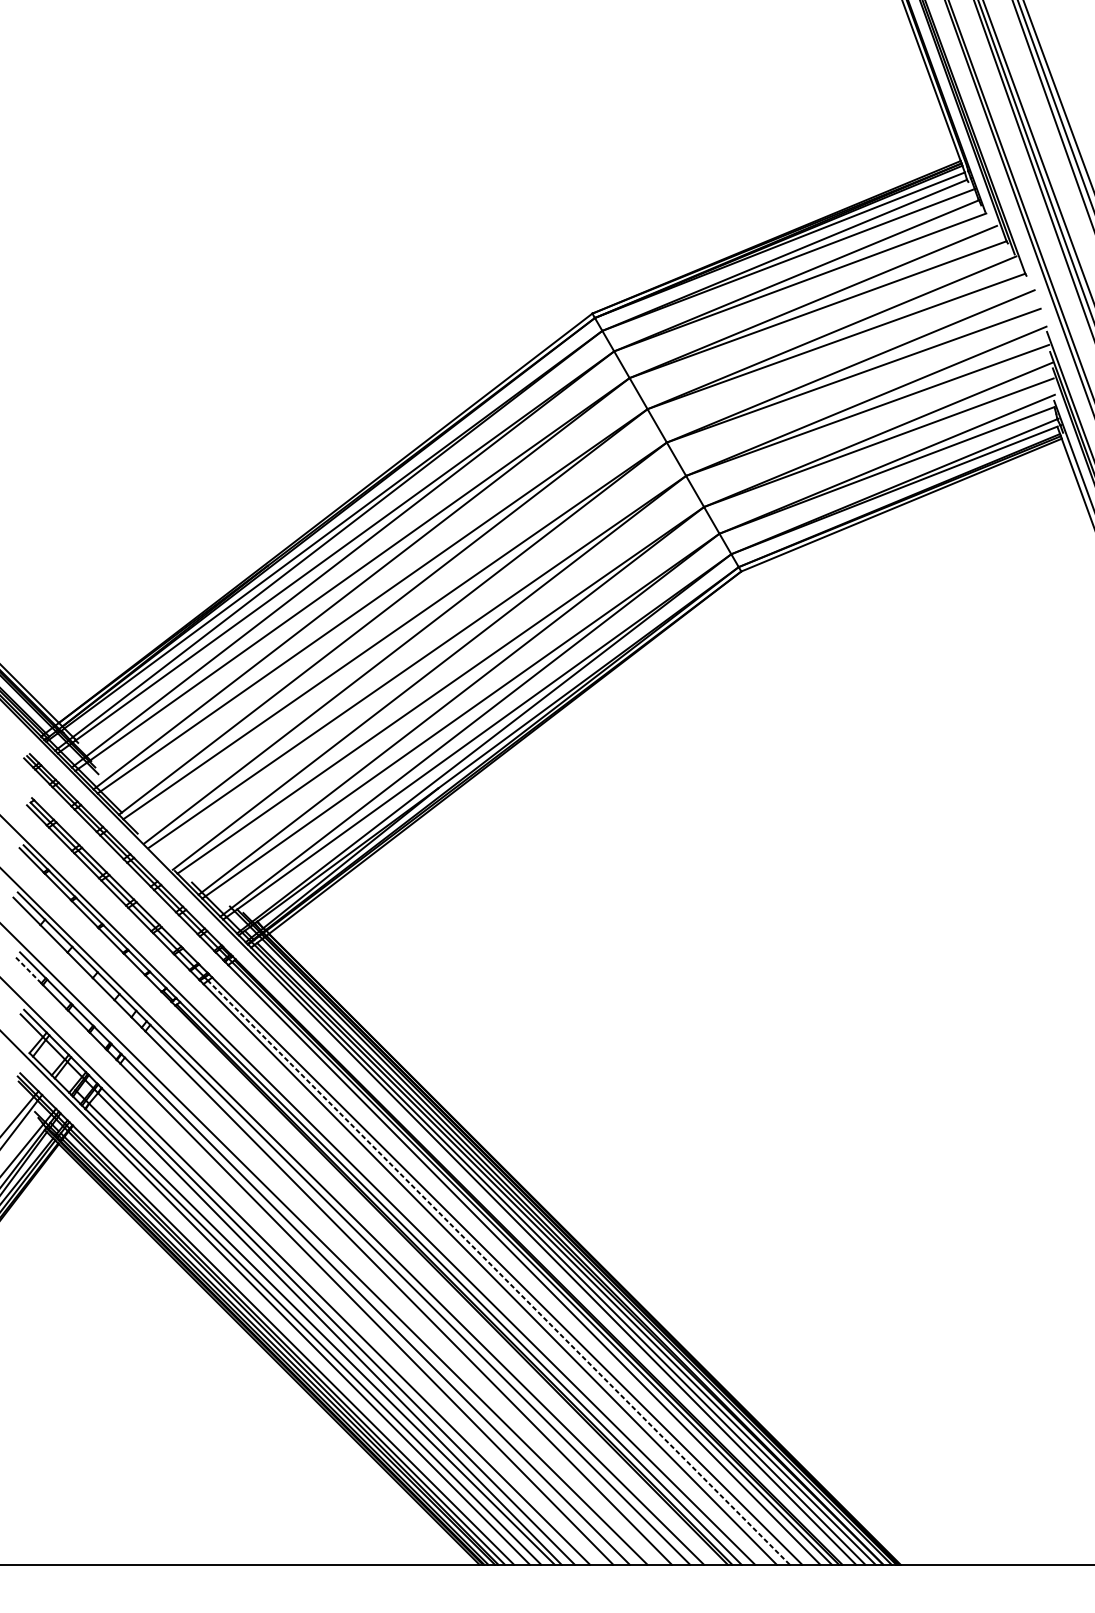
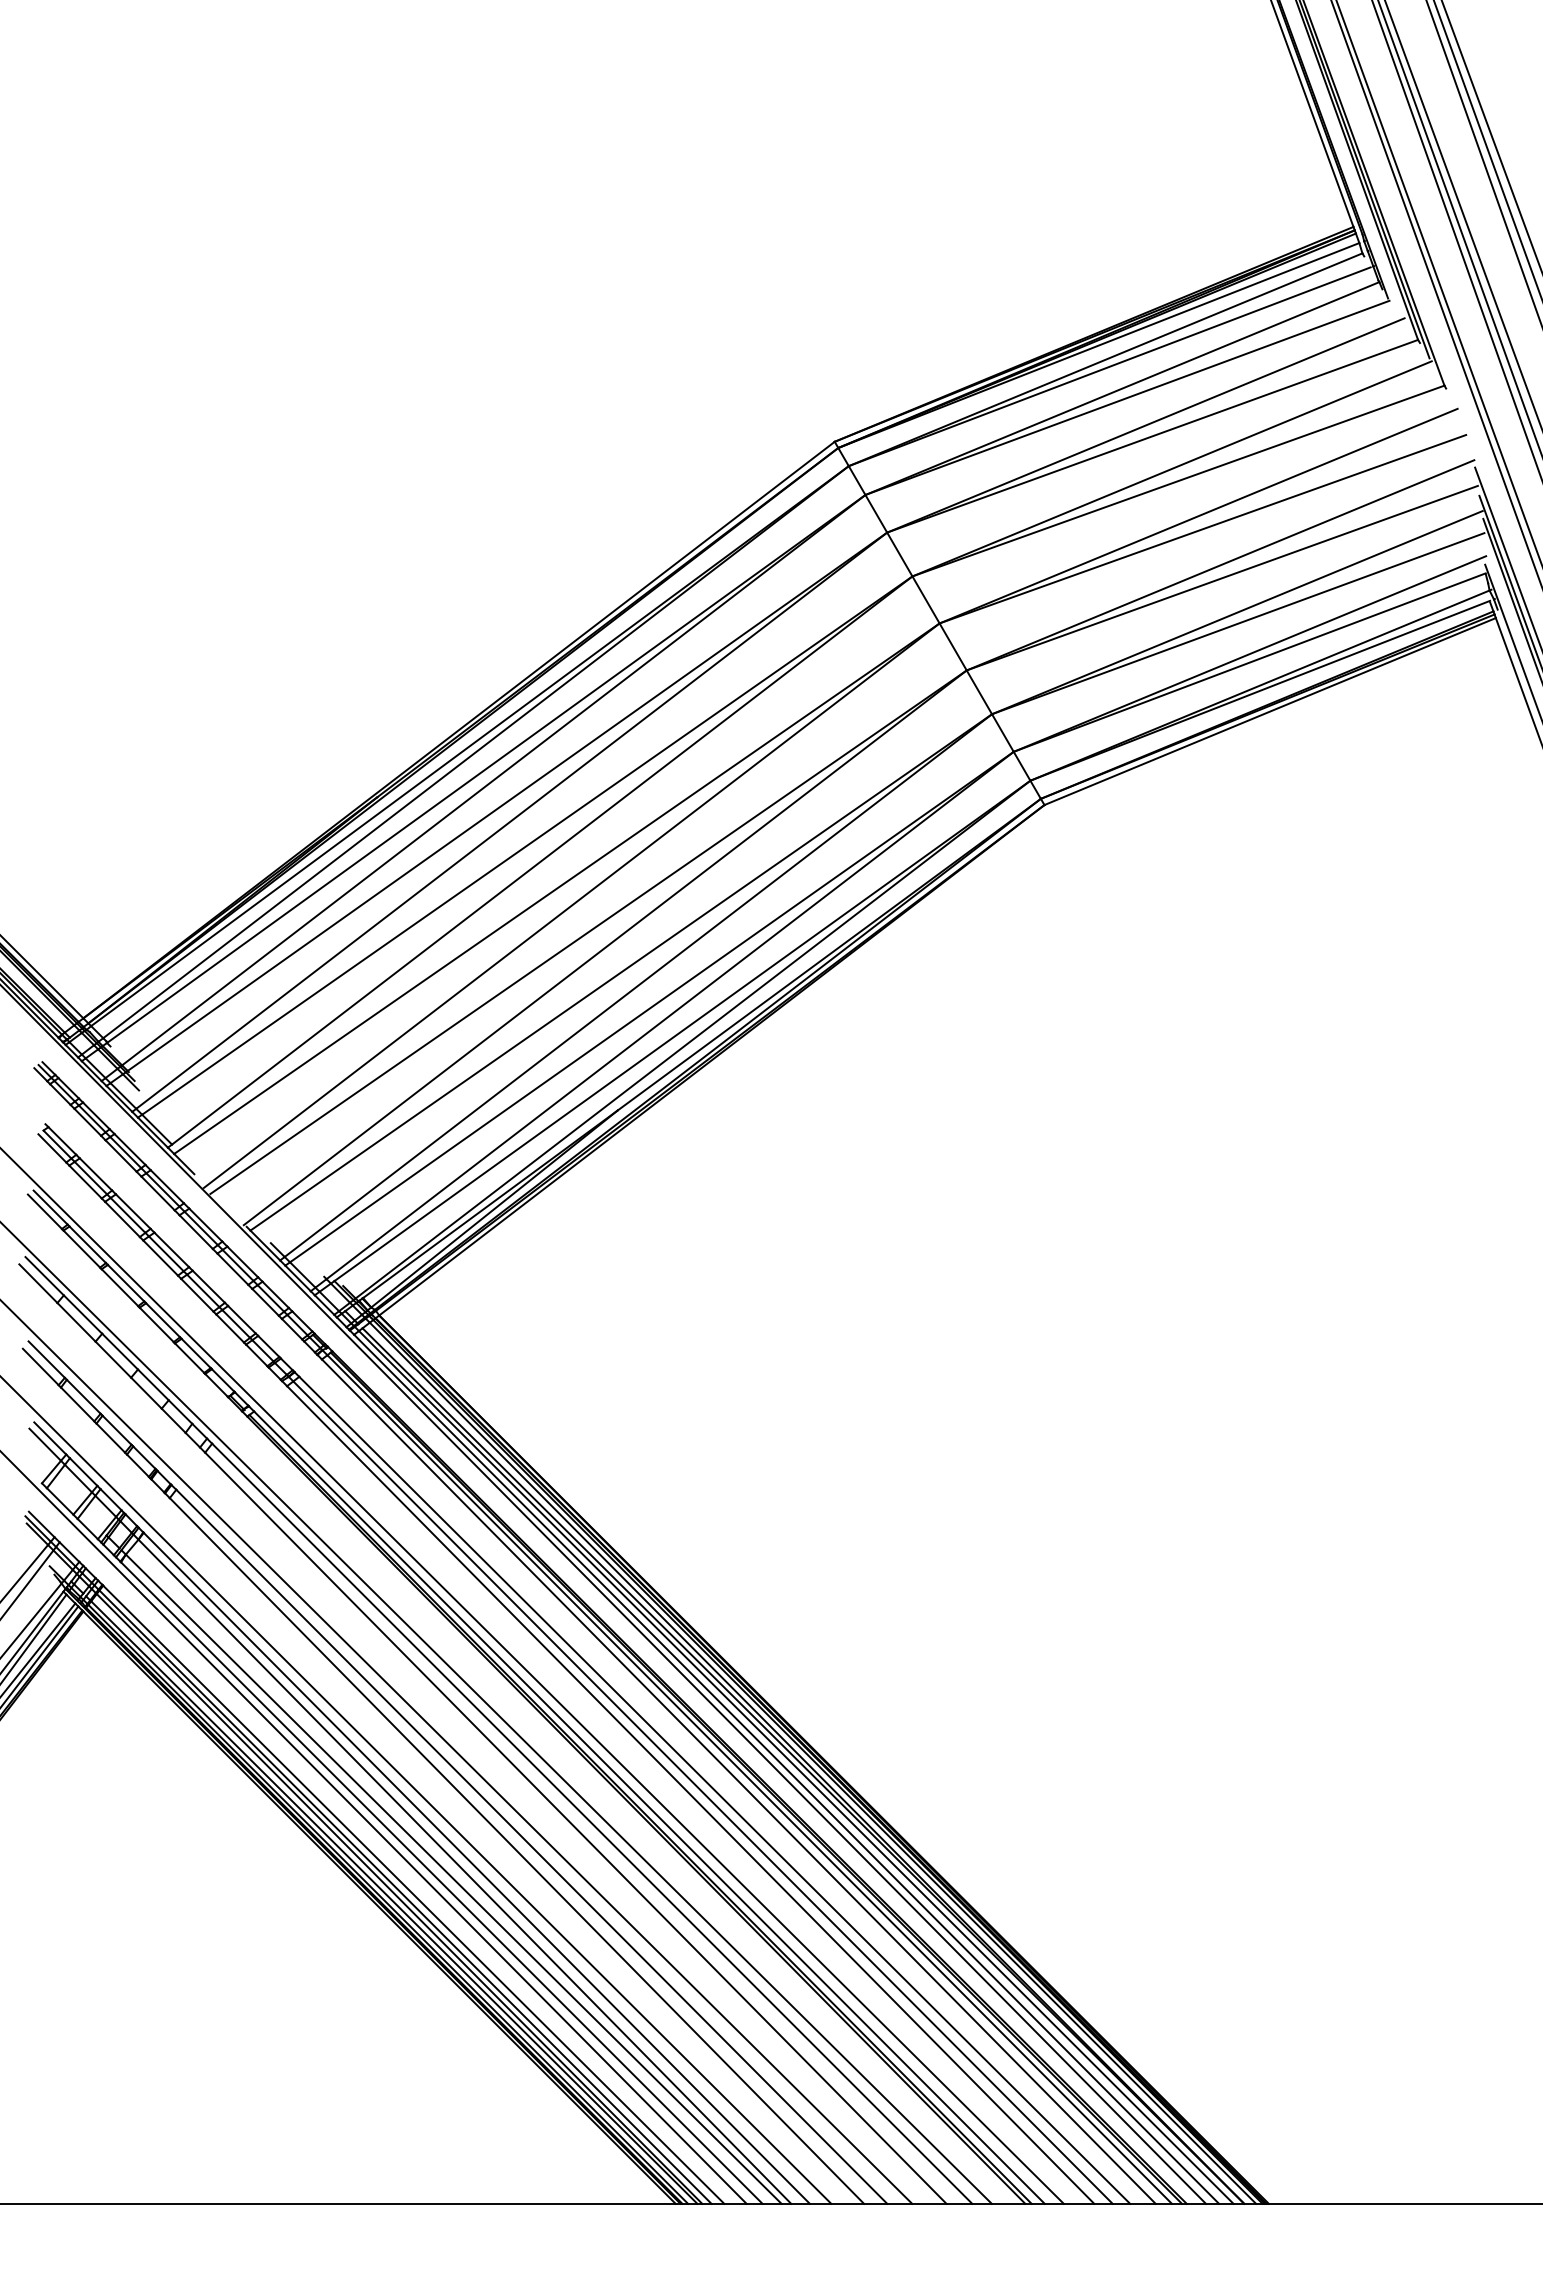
line: (28, 970) -> (40, 1366), dashed -> solid
line: (498, 1272) -> (702, 1792), dashed -> solid

